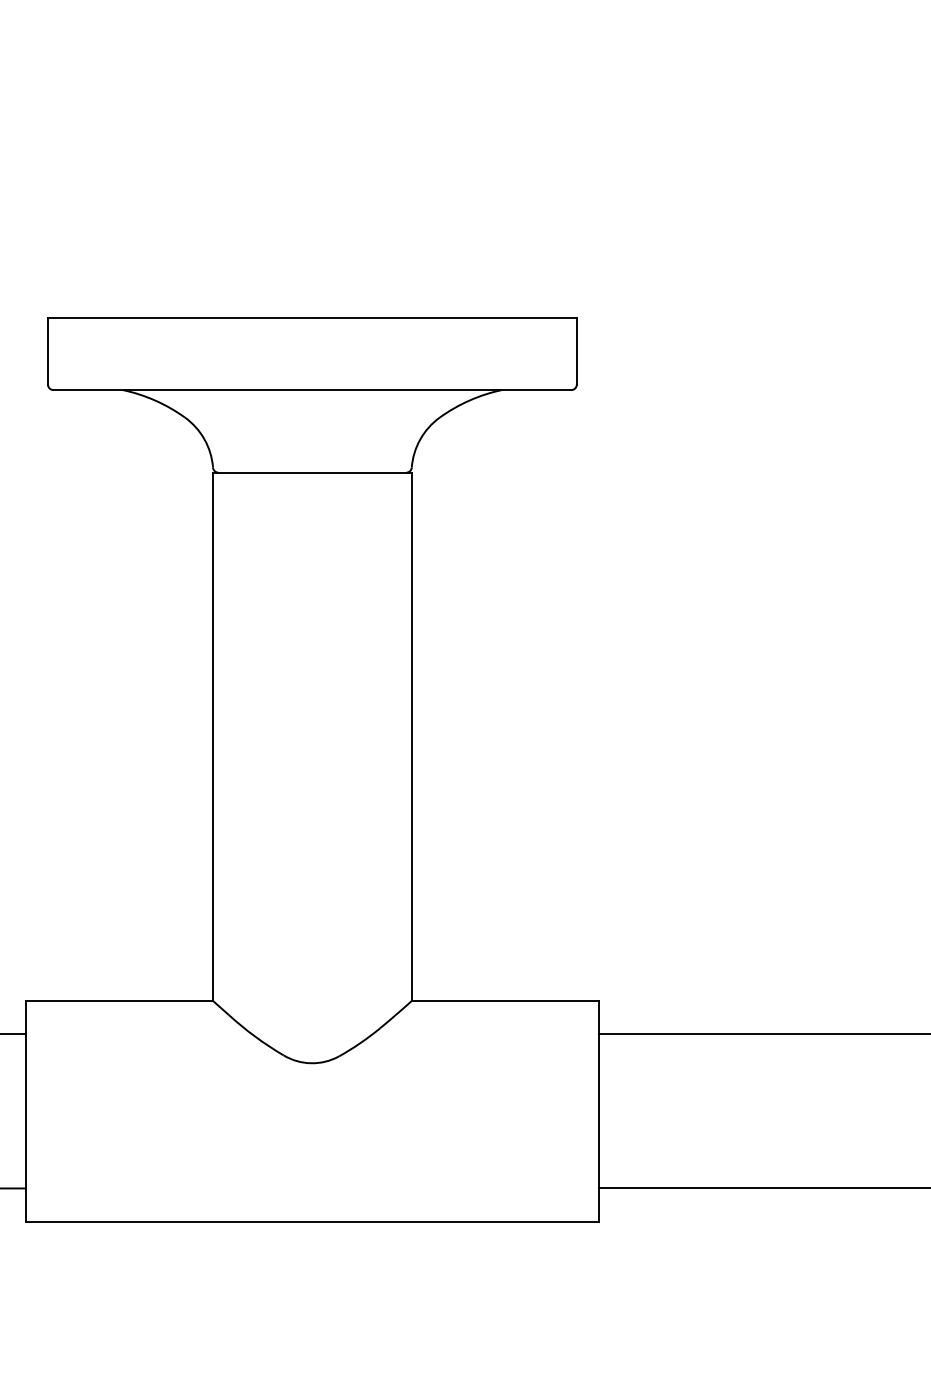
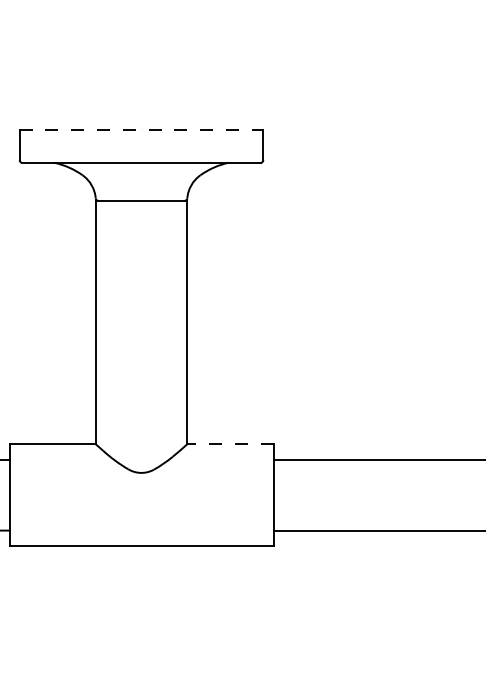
line: (312, 317) -> (141, 129), solid -> dashed
line: (503, 1001) -> (229, 444), solid -> dashed

